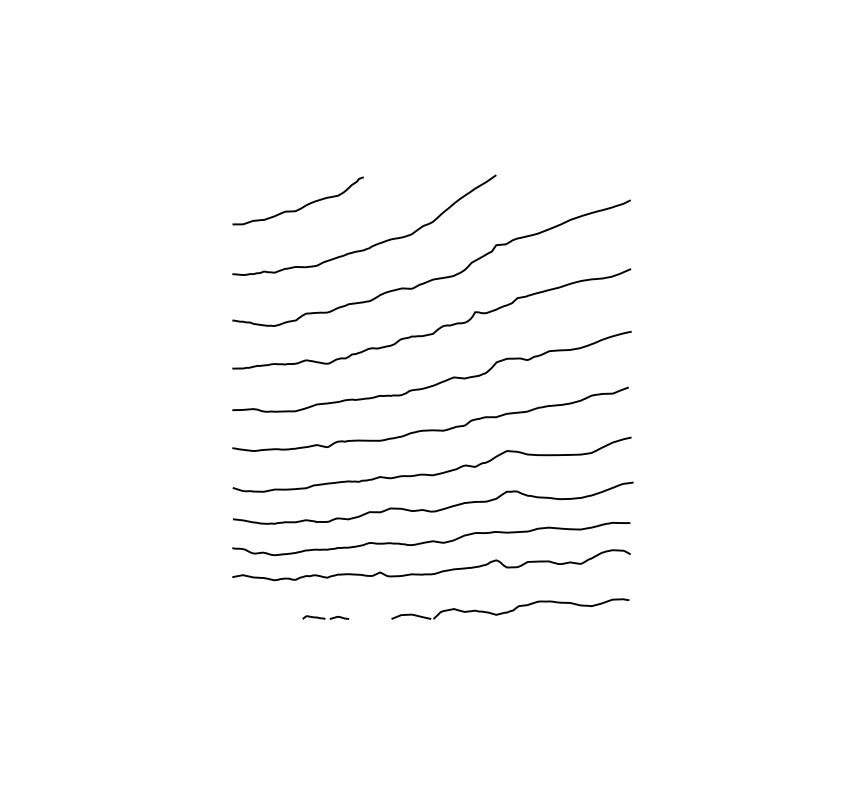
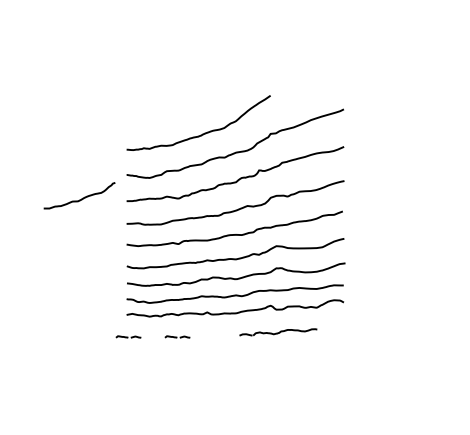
curve: (303, 204) -> (82, 197), moved
part: (510, 609) -> (278, 332), size x0.6
part: (235, 616) -> (128, 336), added

